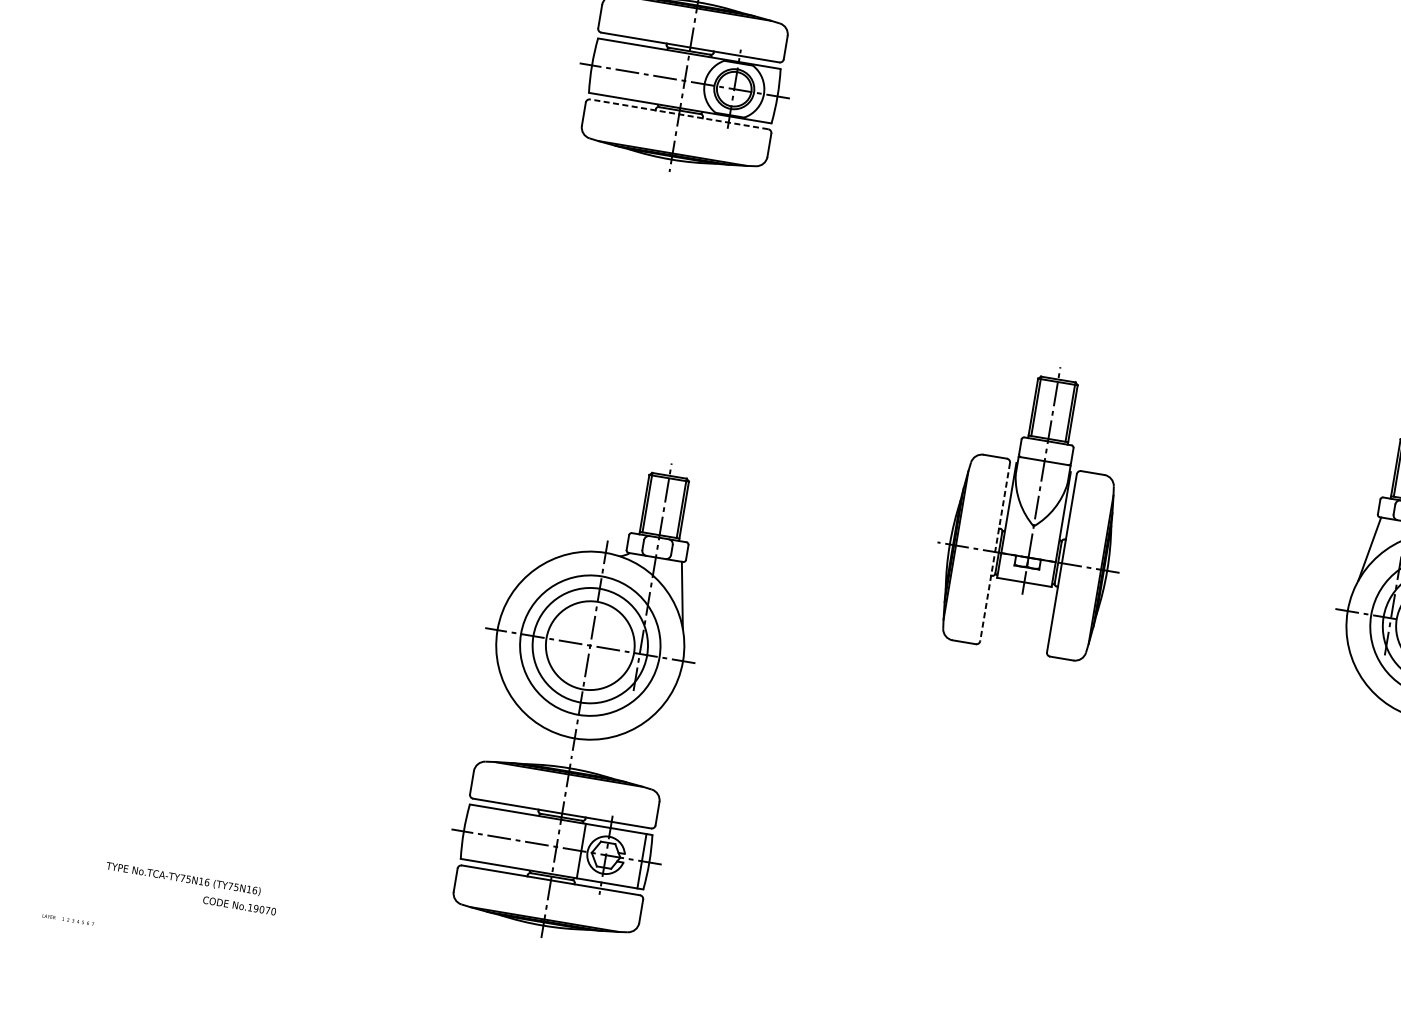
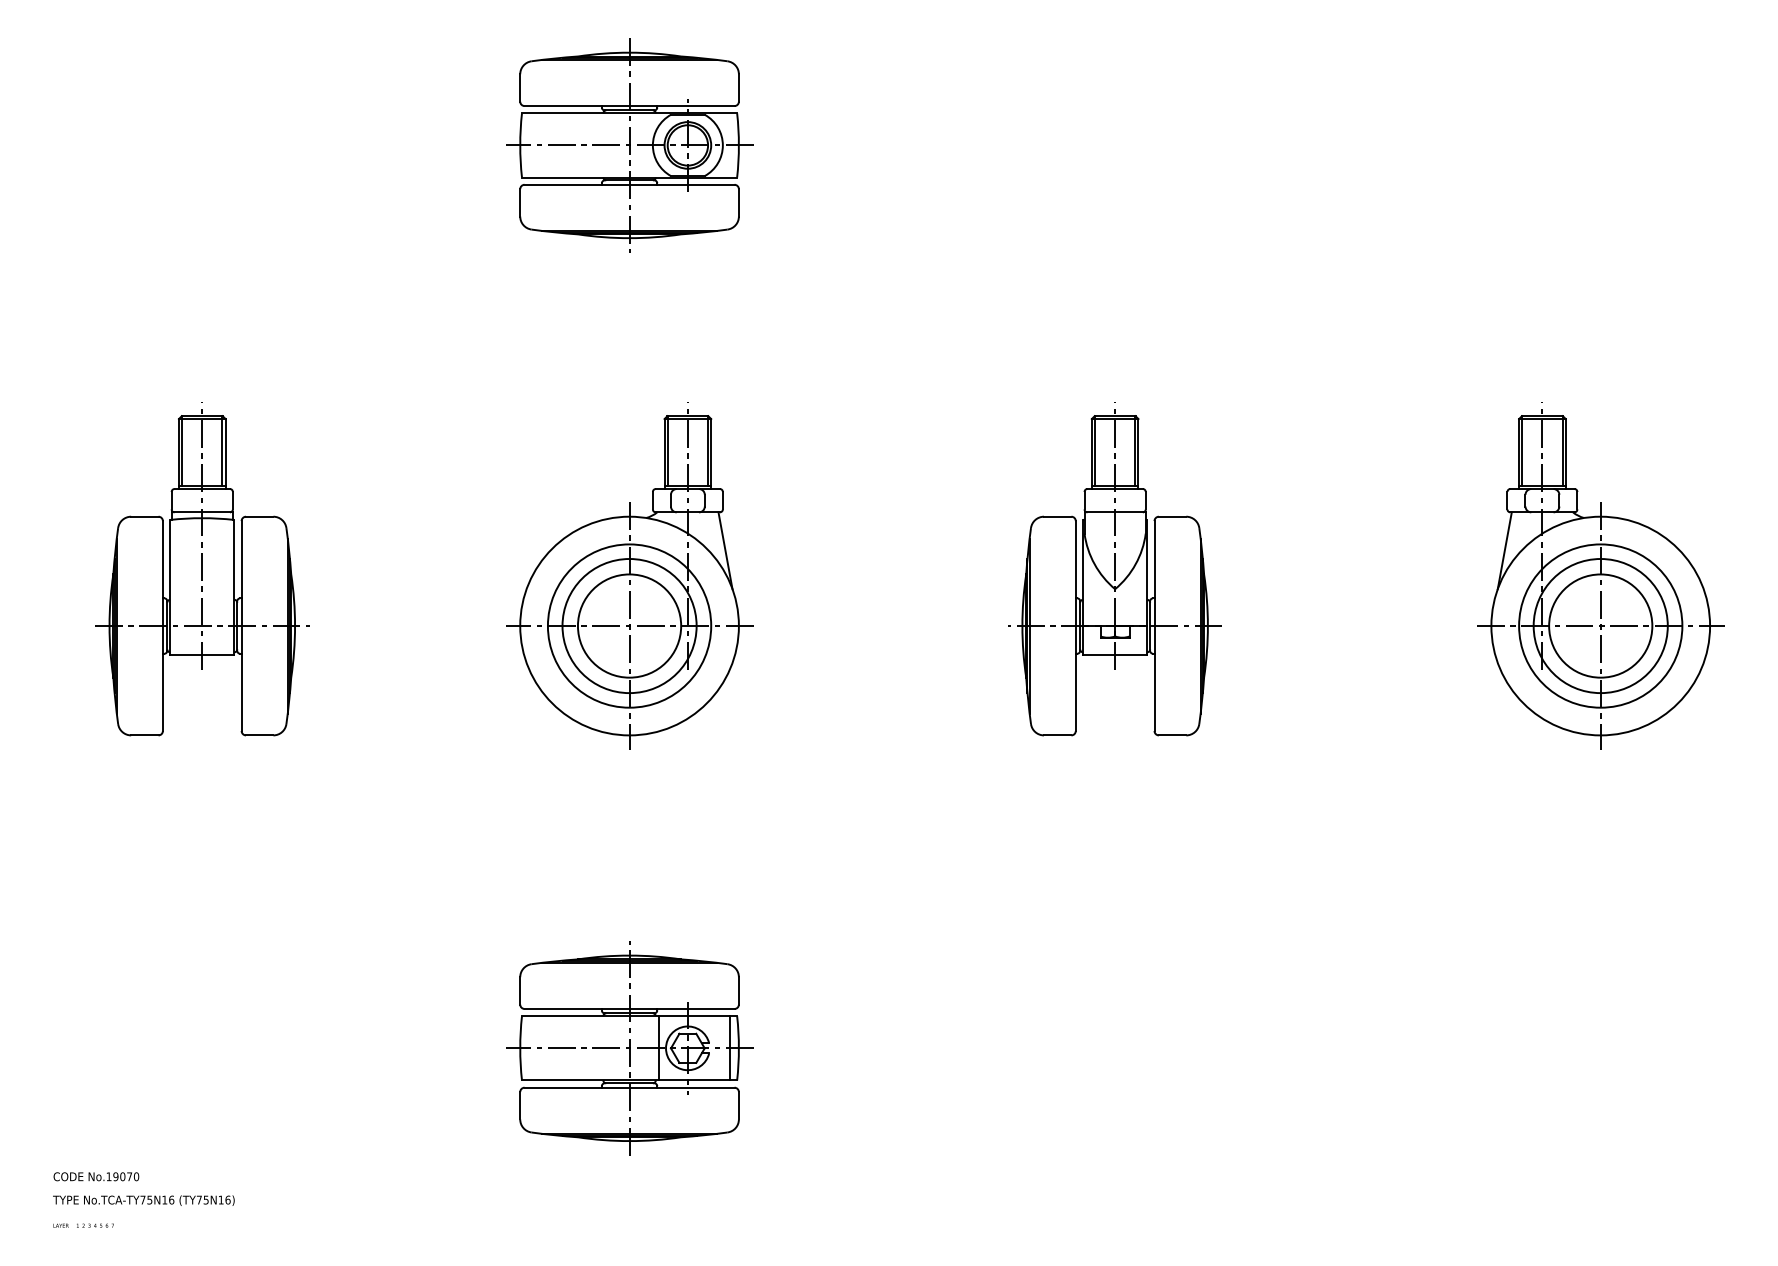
line: (679, 114) -> (629, 184), dashed -> solid
part: (262, 380) -> (202, 569), added
line: (994, 552) -> (1075, 626), dashed -> solid
part: (597, 602) -> (629, 575), moved
text: (183, 878) -> (143, 1200), moved
text: (239, 905) -> (96, 1176), moved

